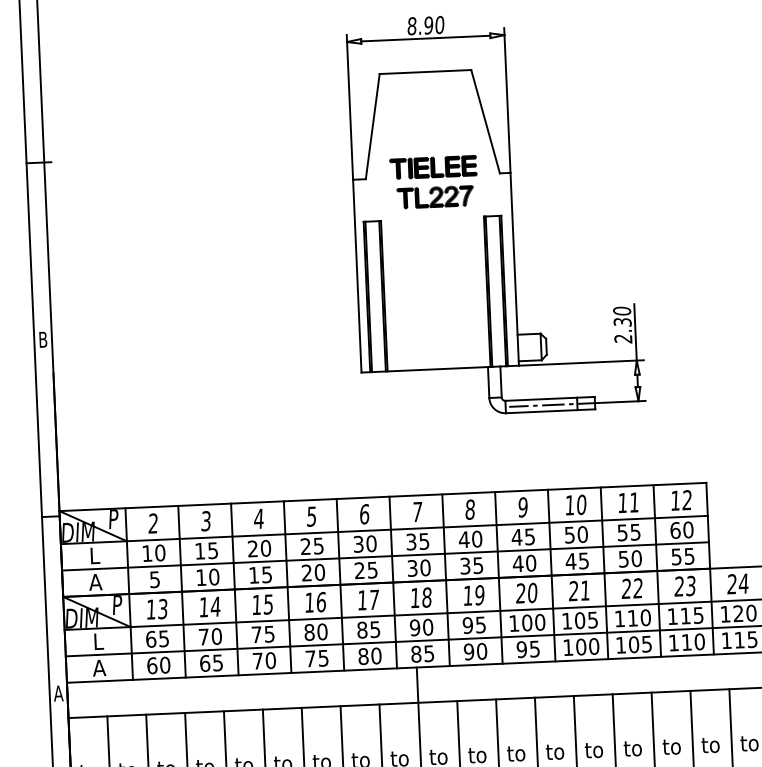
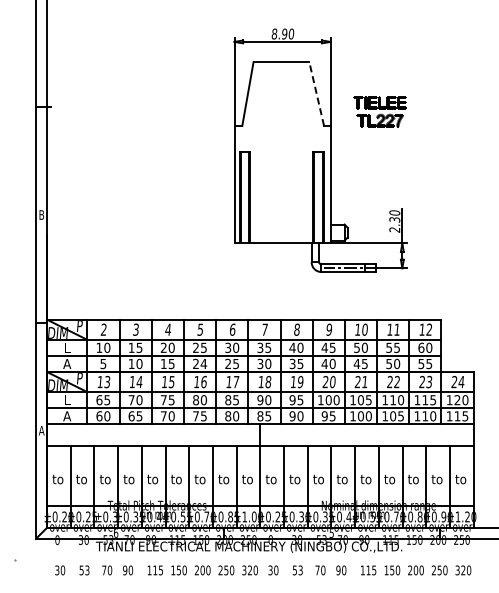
line: (485, 122) -> (316, 94), solid -> dashed
part: (433, 182) -> (379, 111), moved
text: (319, 571) -> (203, 363), 20 -> 24

